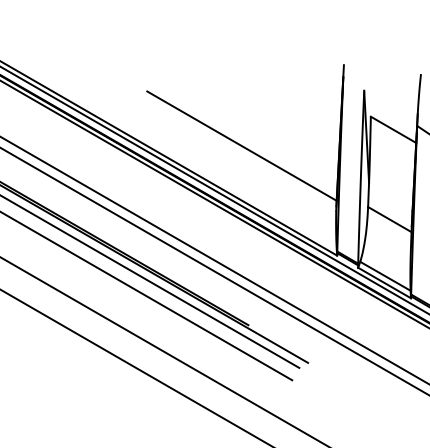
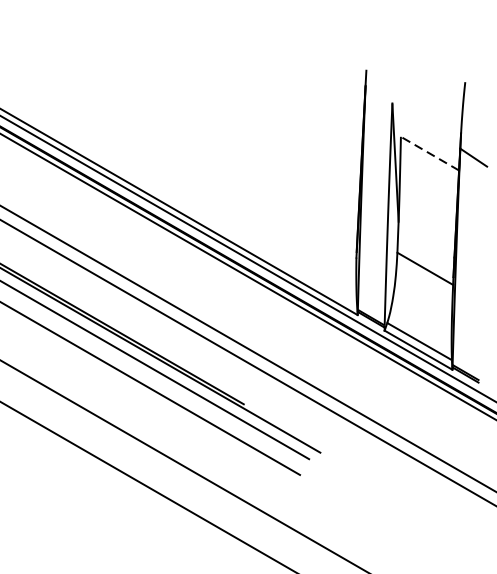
line: (393, 129) -> (429, 153), solid -> dashed
line: (241, 145) -> (234, 173), removed

